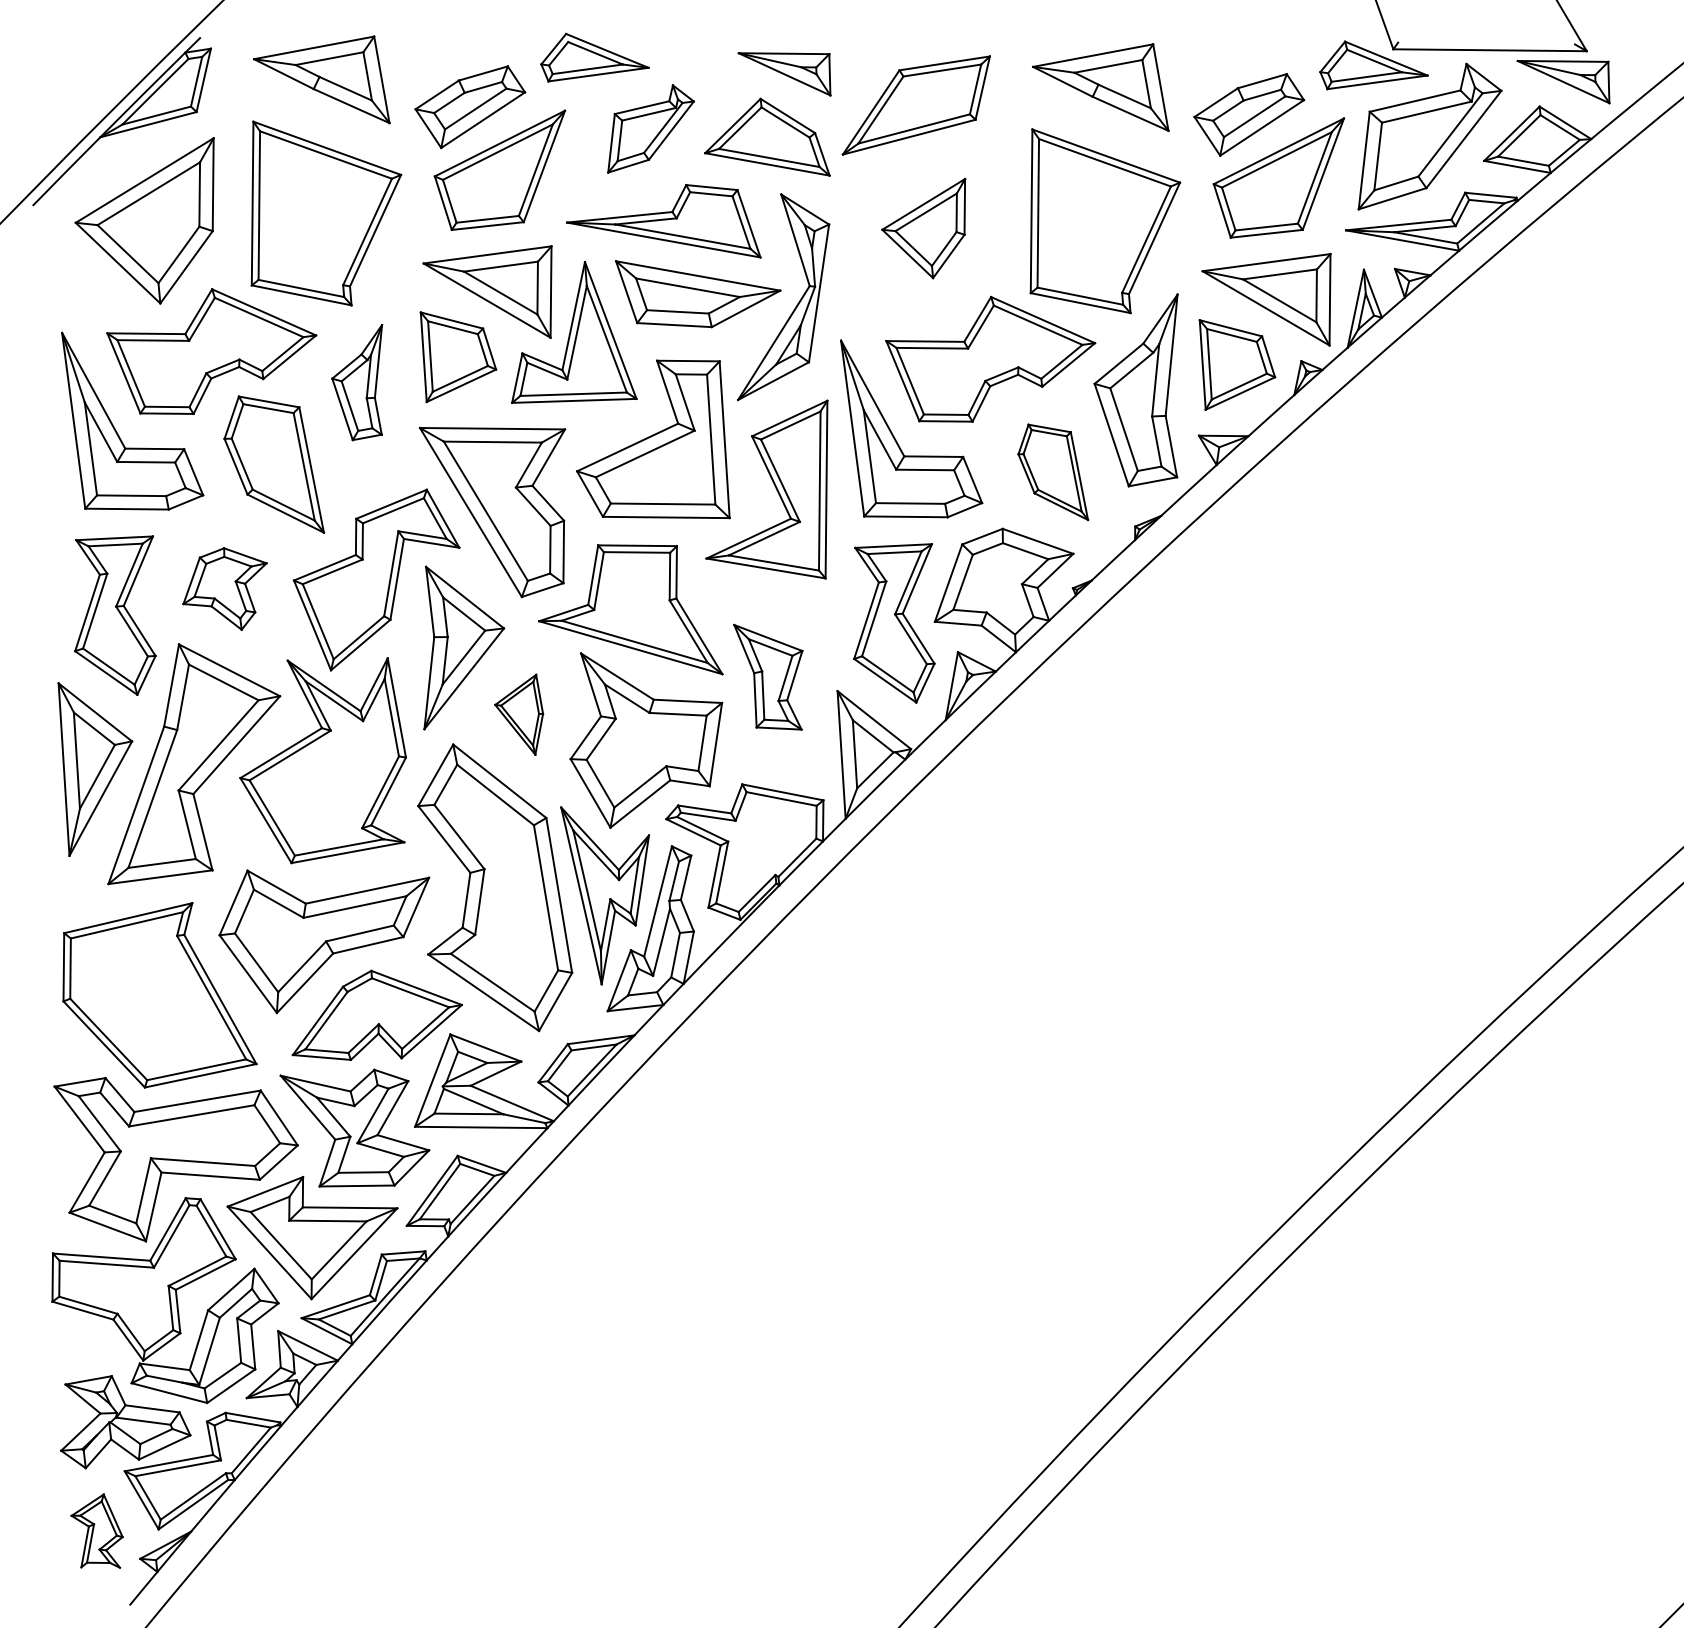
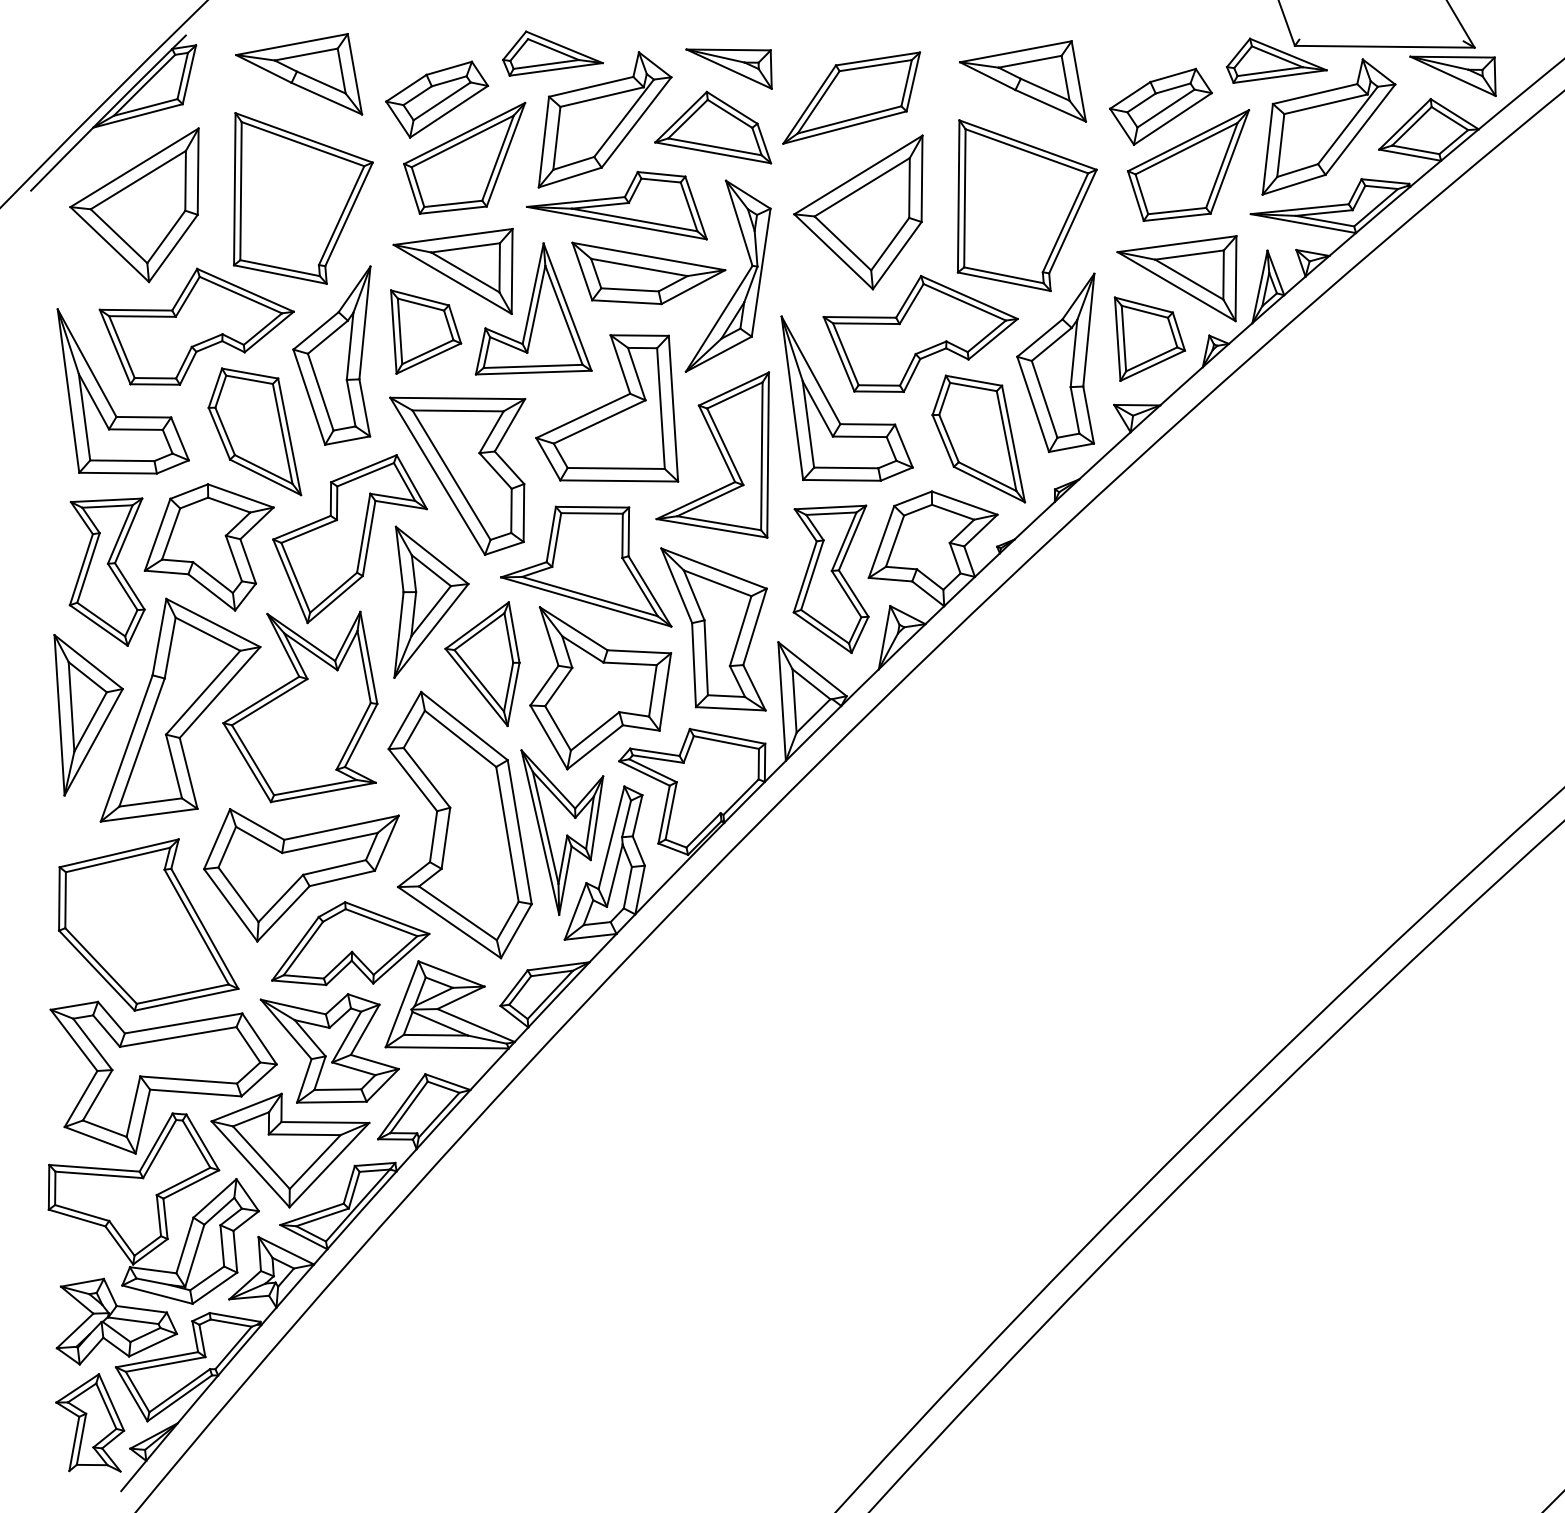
part: (650, 128) -> (604, 119), size x1.67
part: (923, 228) -> (858, 212), size x1.67
part: (356, 382) -> (331, 355), size x1.67
part: (1052, 471) -> (978, 438), size x1.43
part: (224, 589) -> (208, 547), size x1.67
part: (767, 677) -> (713, 629), size x1.67
part: (519, 714) -> (482, 664), size x1.67
part: (97, 1530) -> (90, 1422), size x1.43

